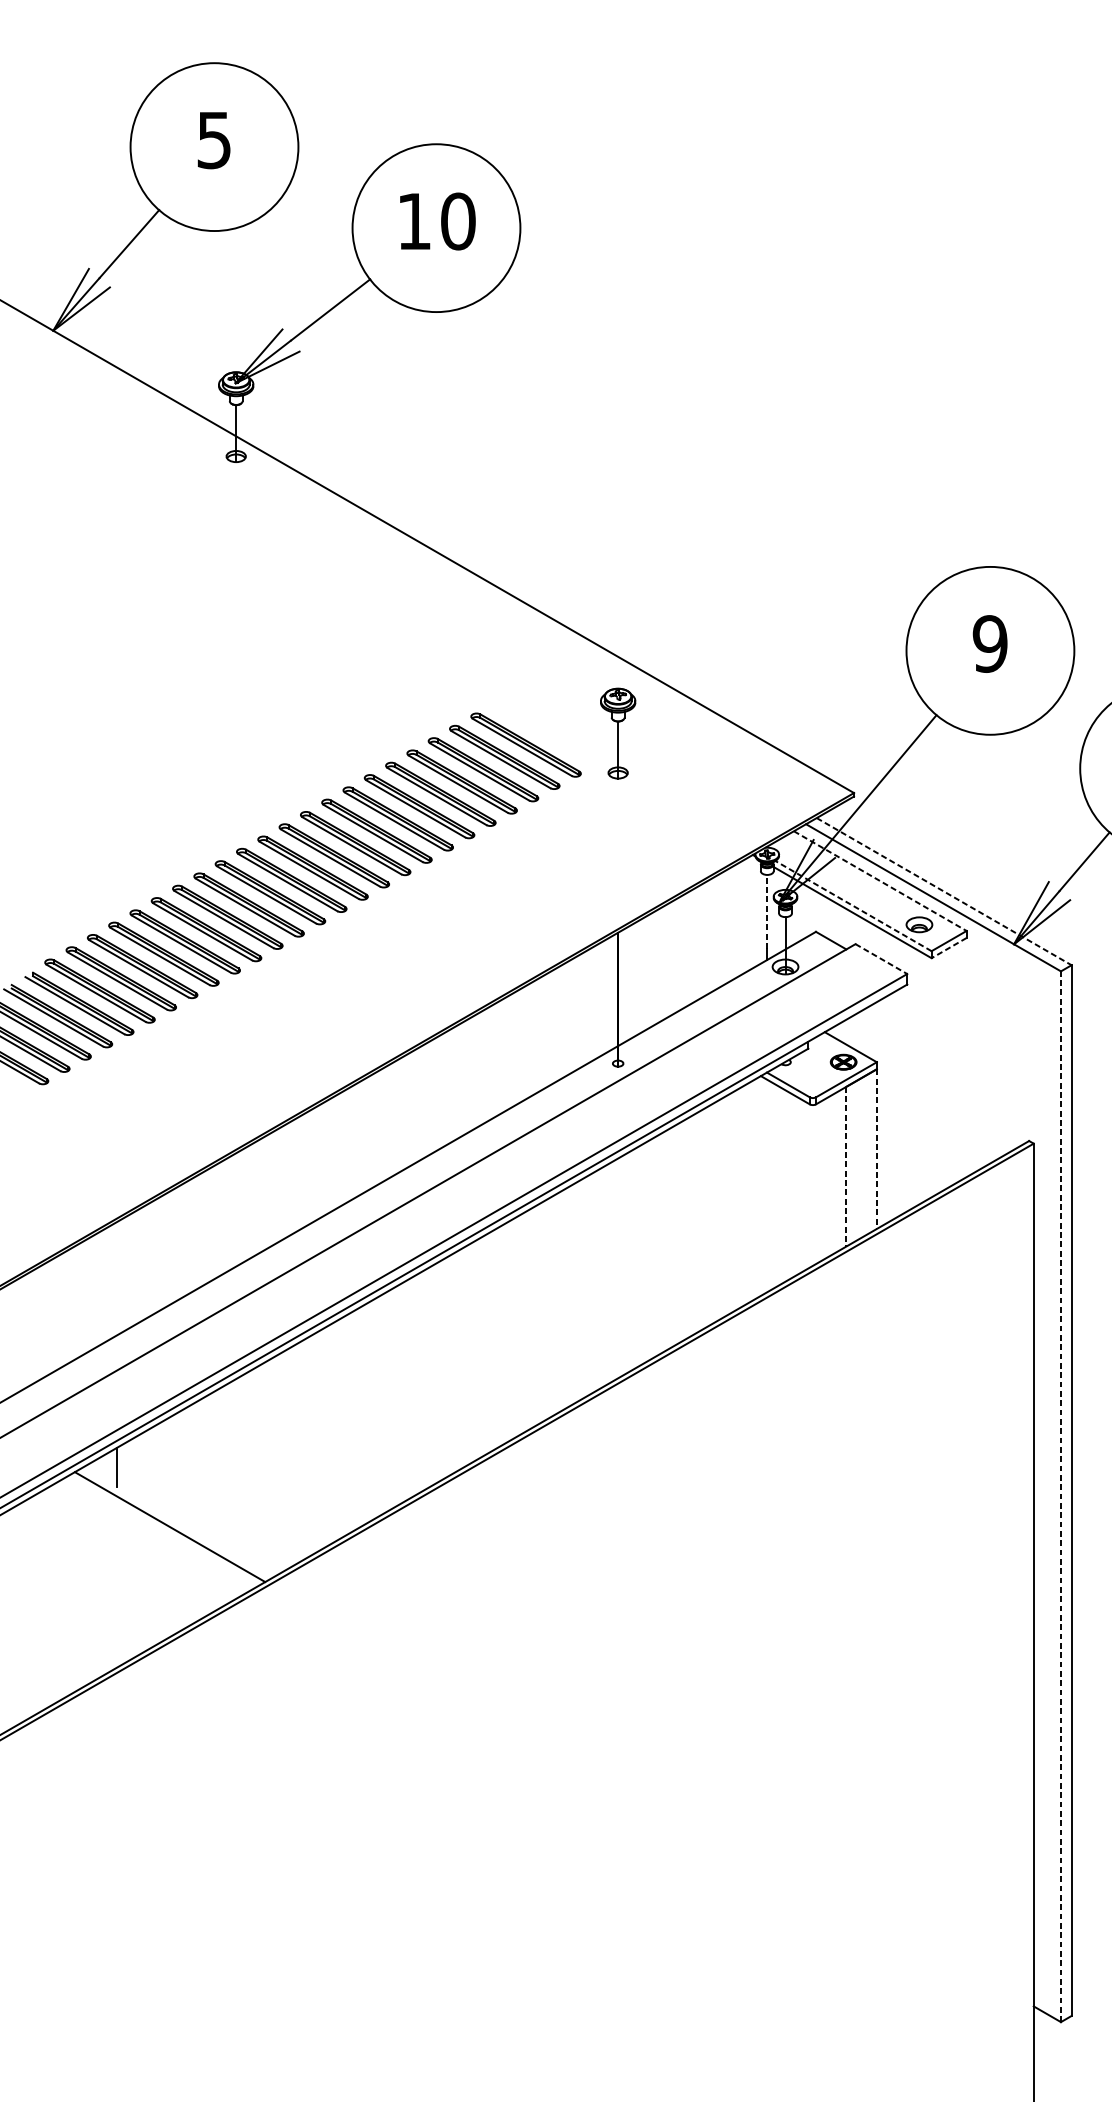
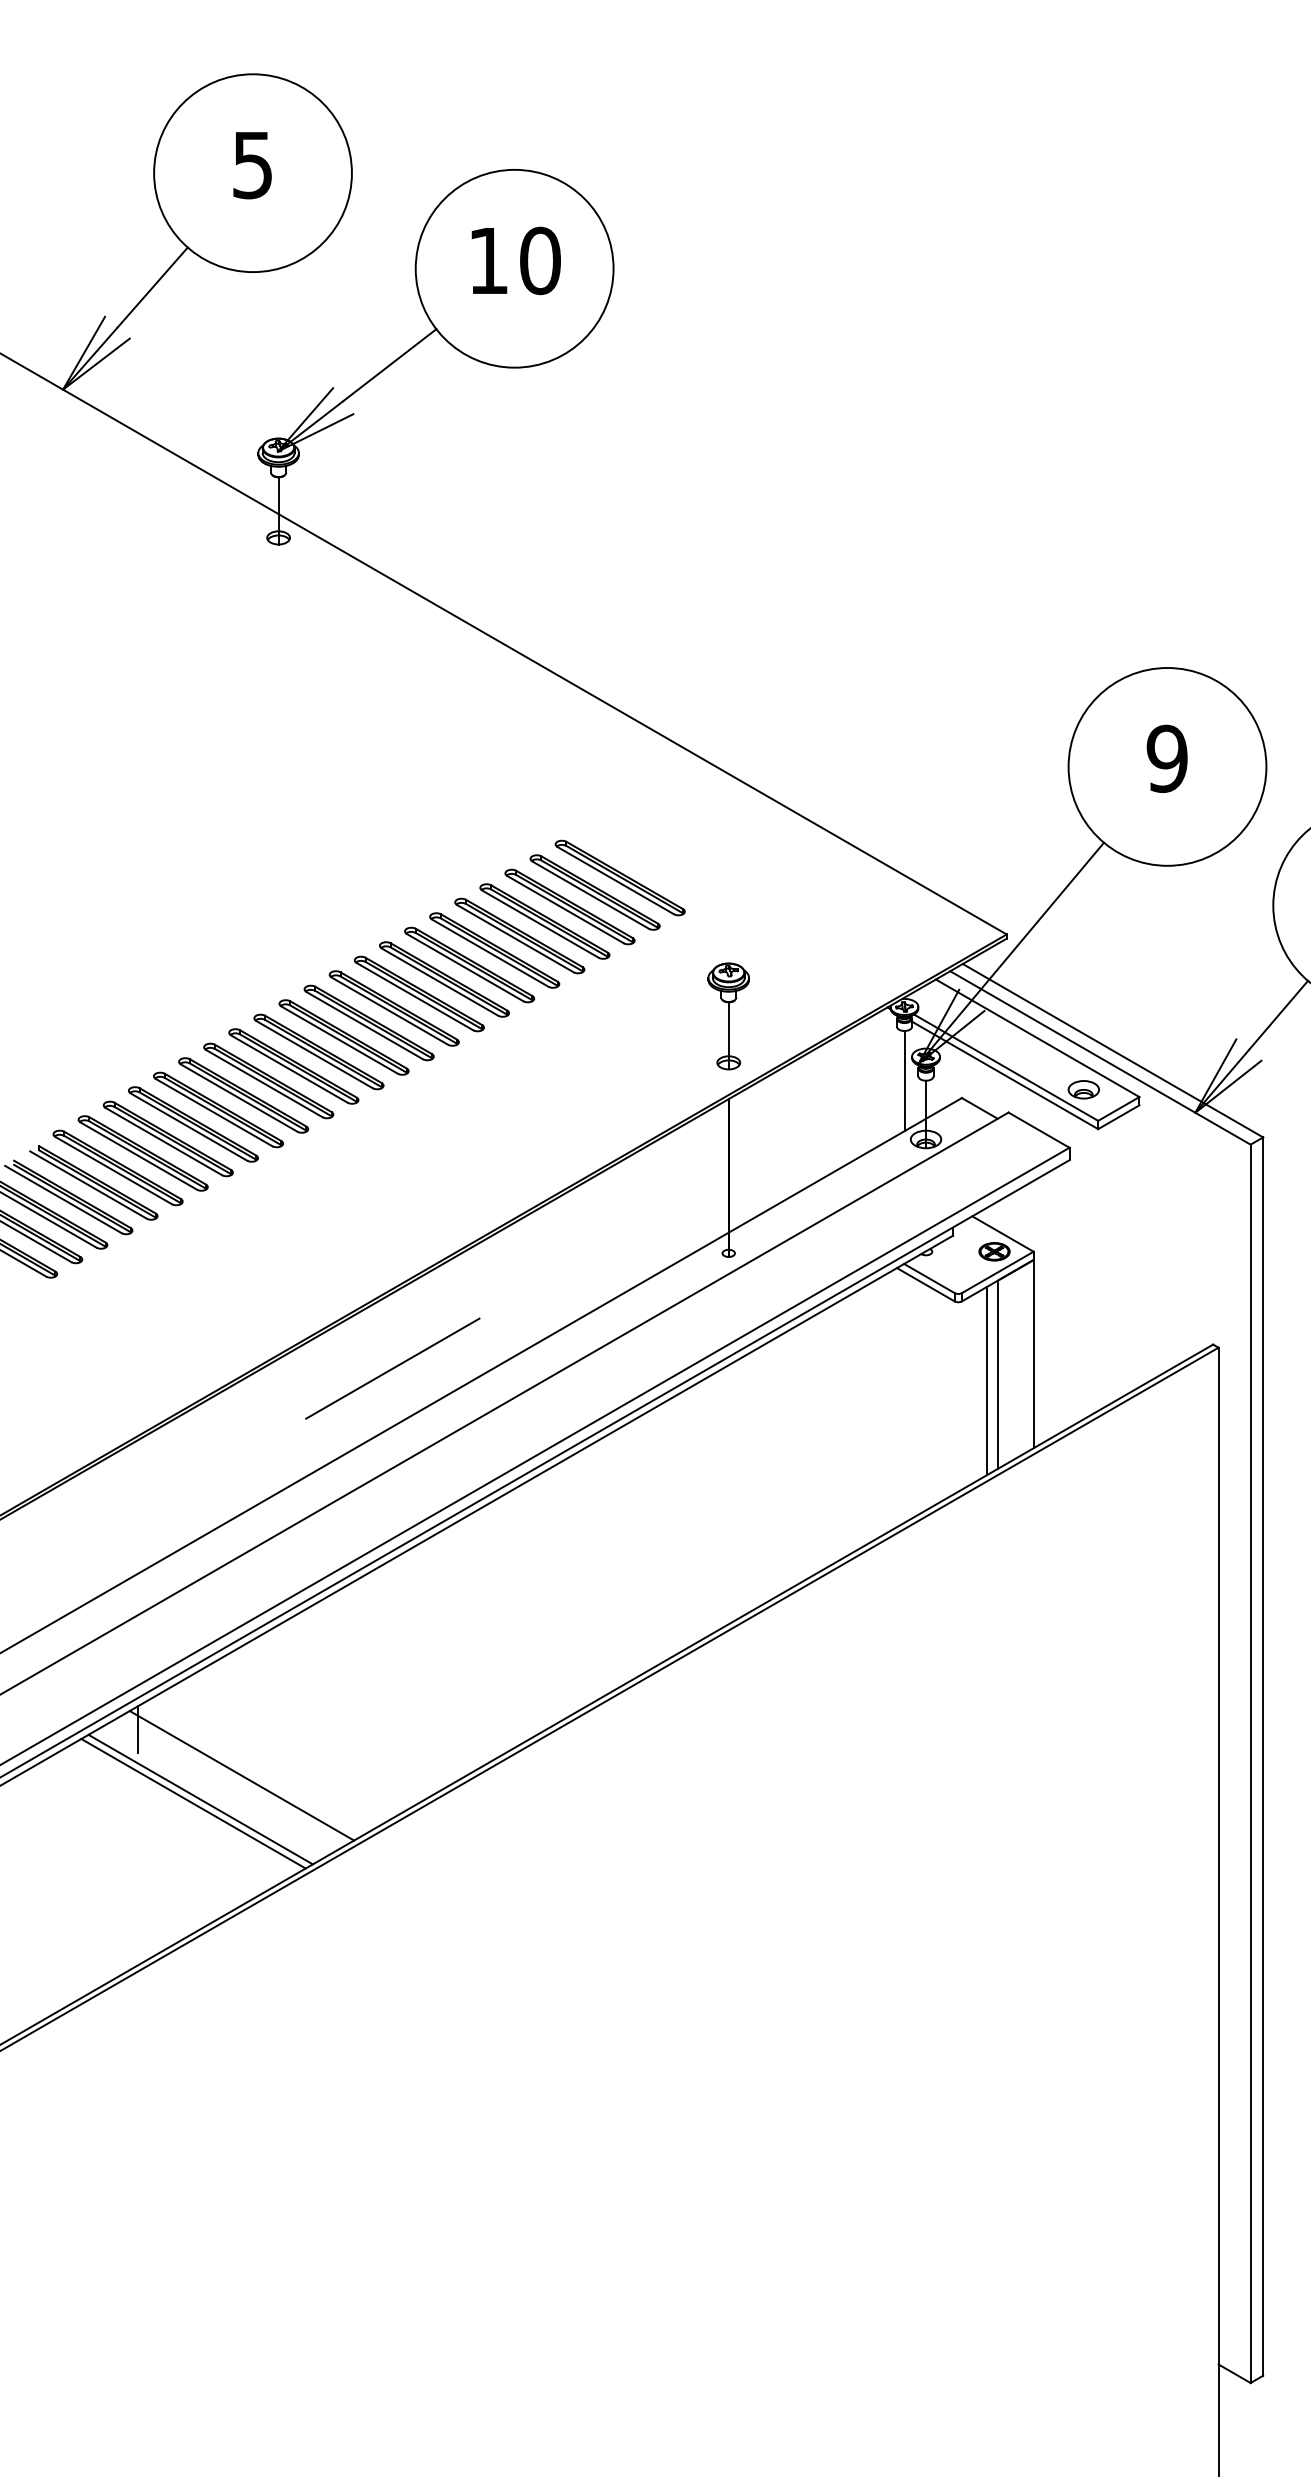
part: (617, 733) -> (728, 1016), moved
line: (880, 881) -> (1037, 1038), dashed -> solid
line: (944, 891) -> (1113, 1050), dashed -> solid
line: (852, 905) -> (1005, 1067), dashed -> solid
line: (767, 911) -> (904, 1074), dashed -> solid
line: (948, 948) -> (1118, 1117), dashed -> solid
line: (881, 959) -> (1039, 1130), dashed -> solid
line: (876, 1149) -> (1033, 1354), dashed -> solid
line: (332, 1161) -> (392, 1368), added
line: (846, 1167) -> (997, 1375), dashed -> solid
line: (836, 1171) -> (986, 1380), added
line: (1060, 1496) -> (1250, 1763), dashed -> solid
line: (204, 1506) -> (241, 1775), added
line: (163, 1530) -> (193, 1803), added

